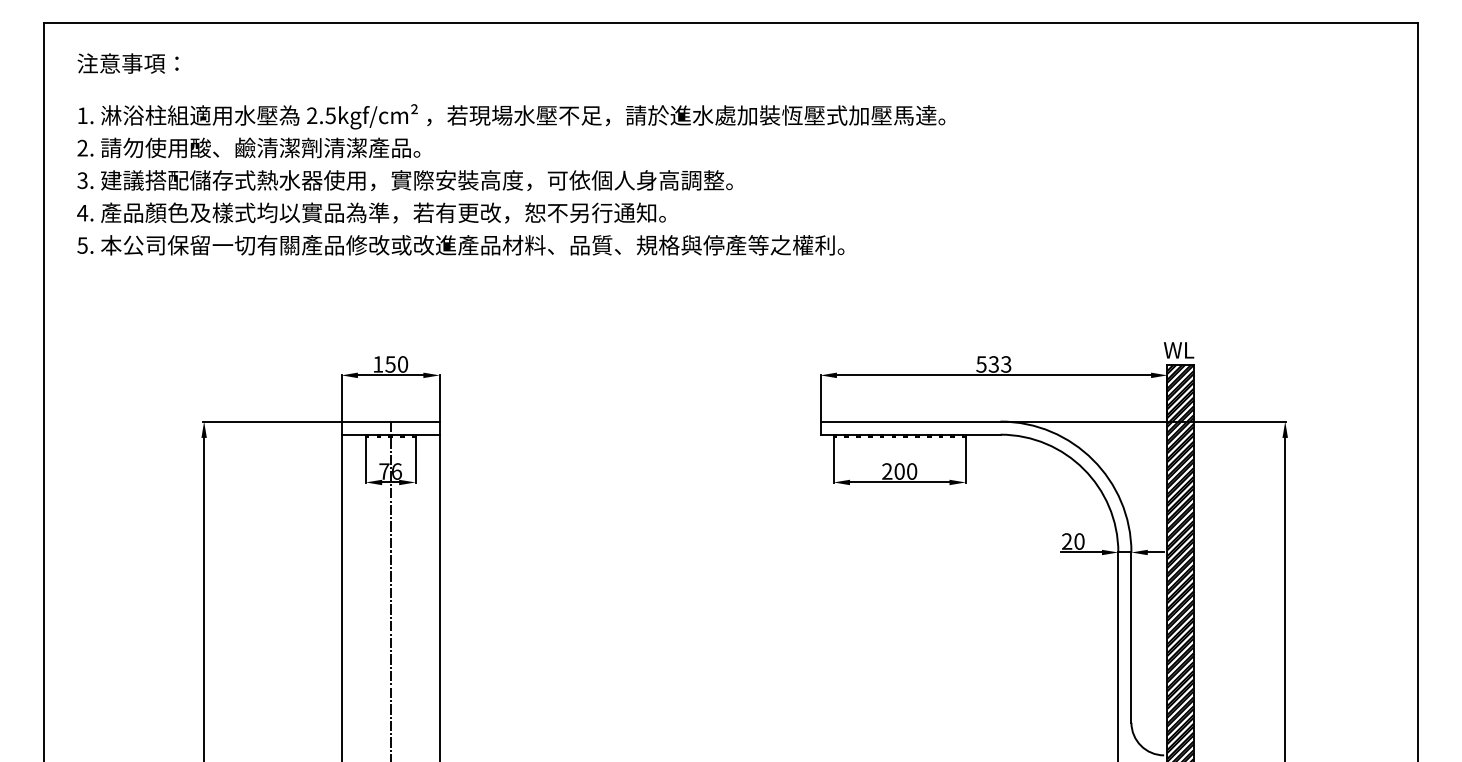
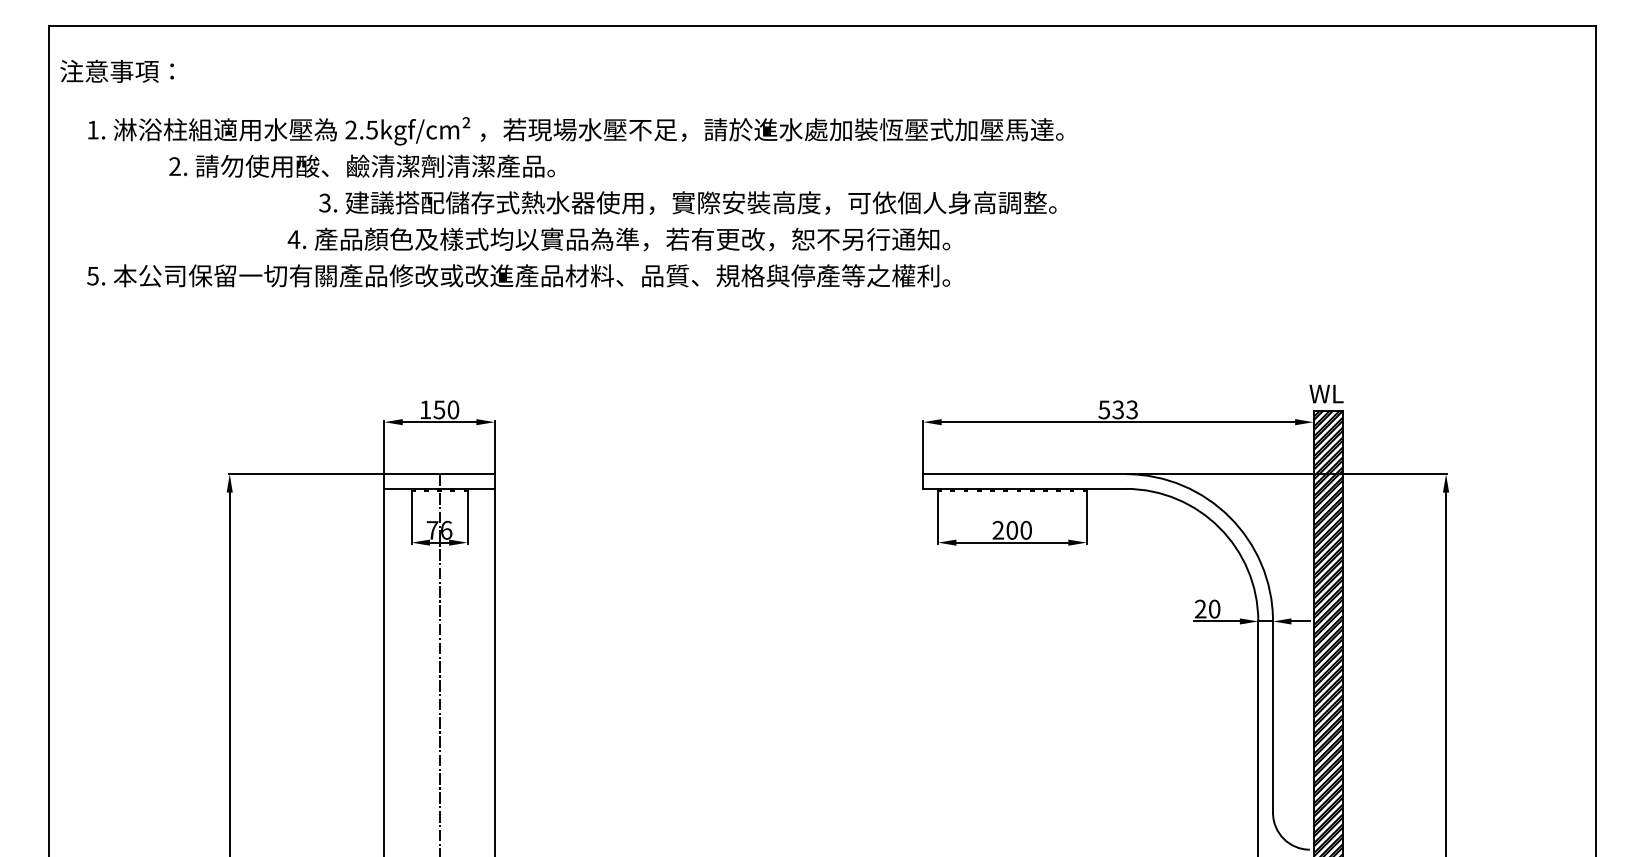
text: (127, 62) -> (116, 70), moved
text: (248, 147) -> (361, 165), moved
text: (404, 180) -> (687, 202), moved
text: (371, 213) -> (618, 239), moved

